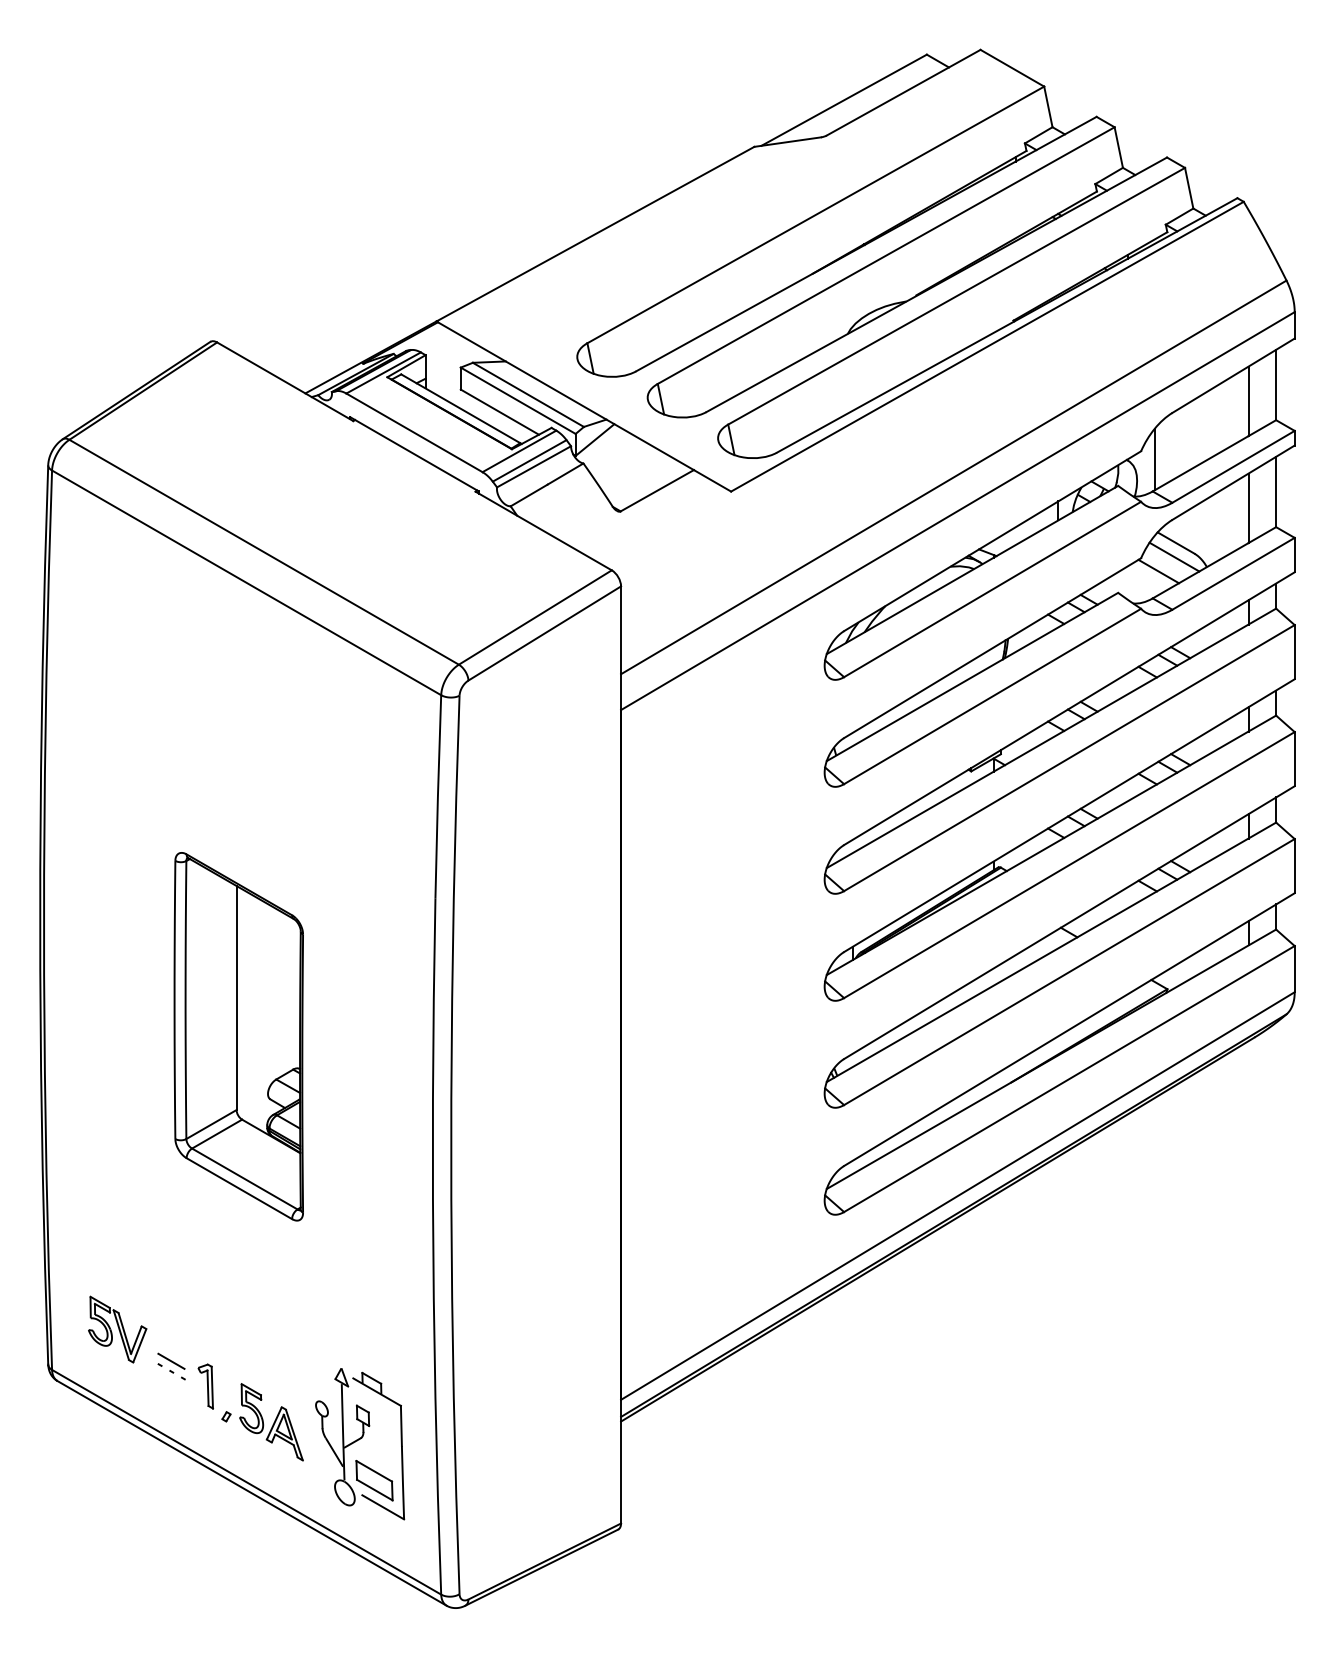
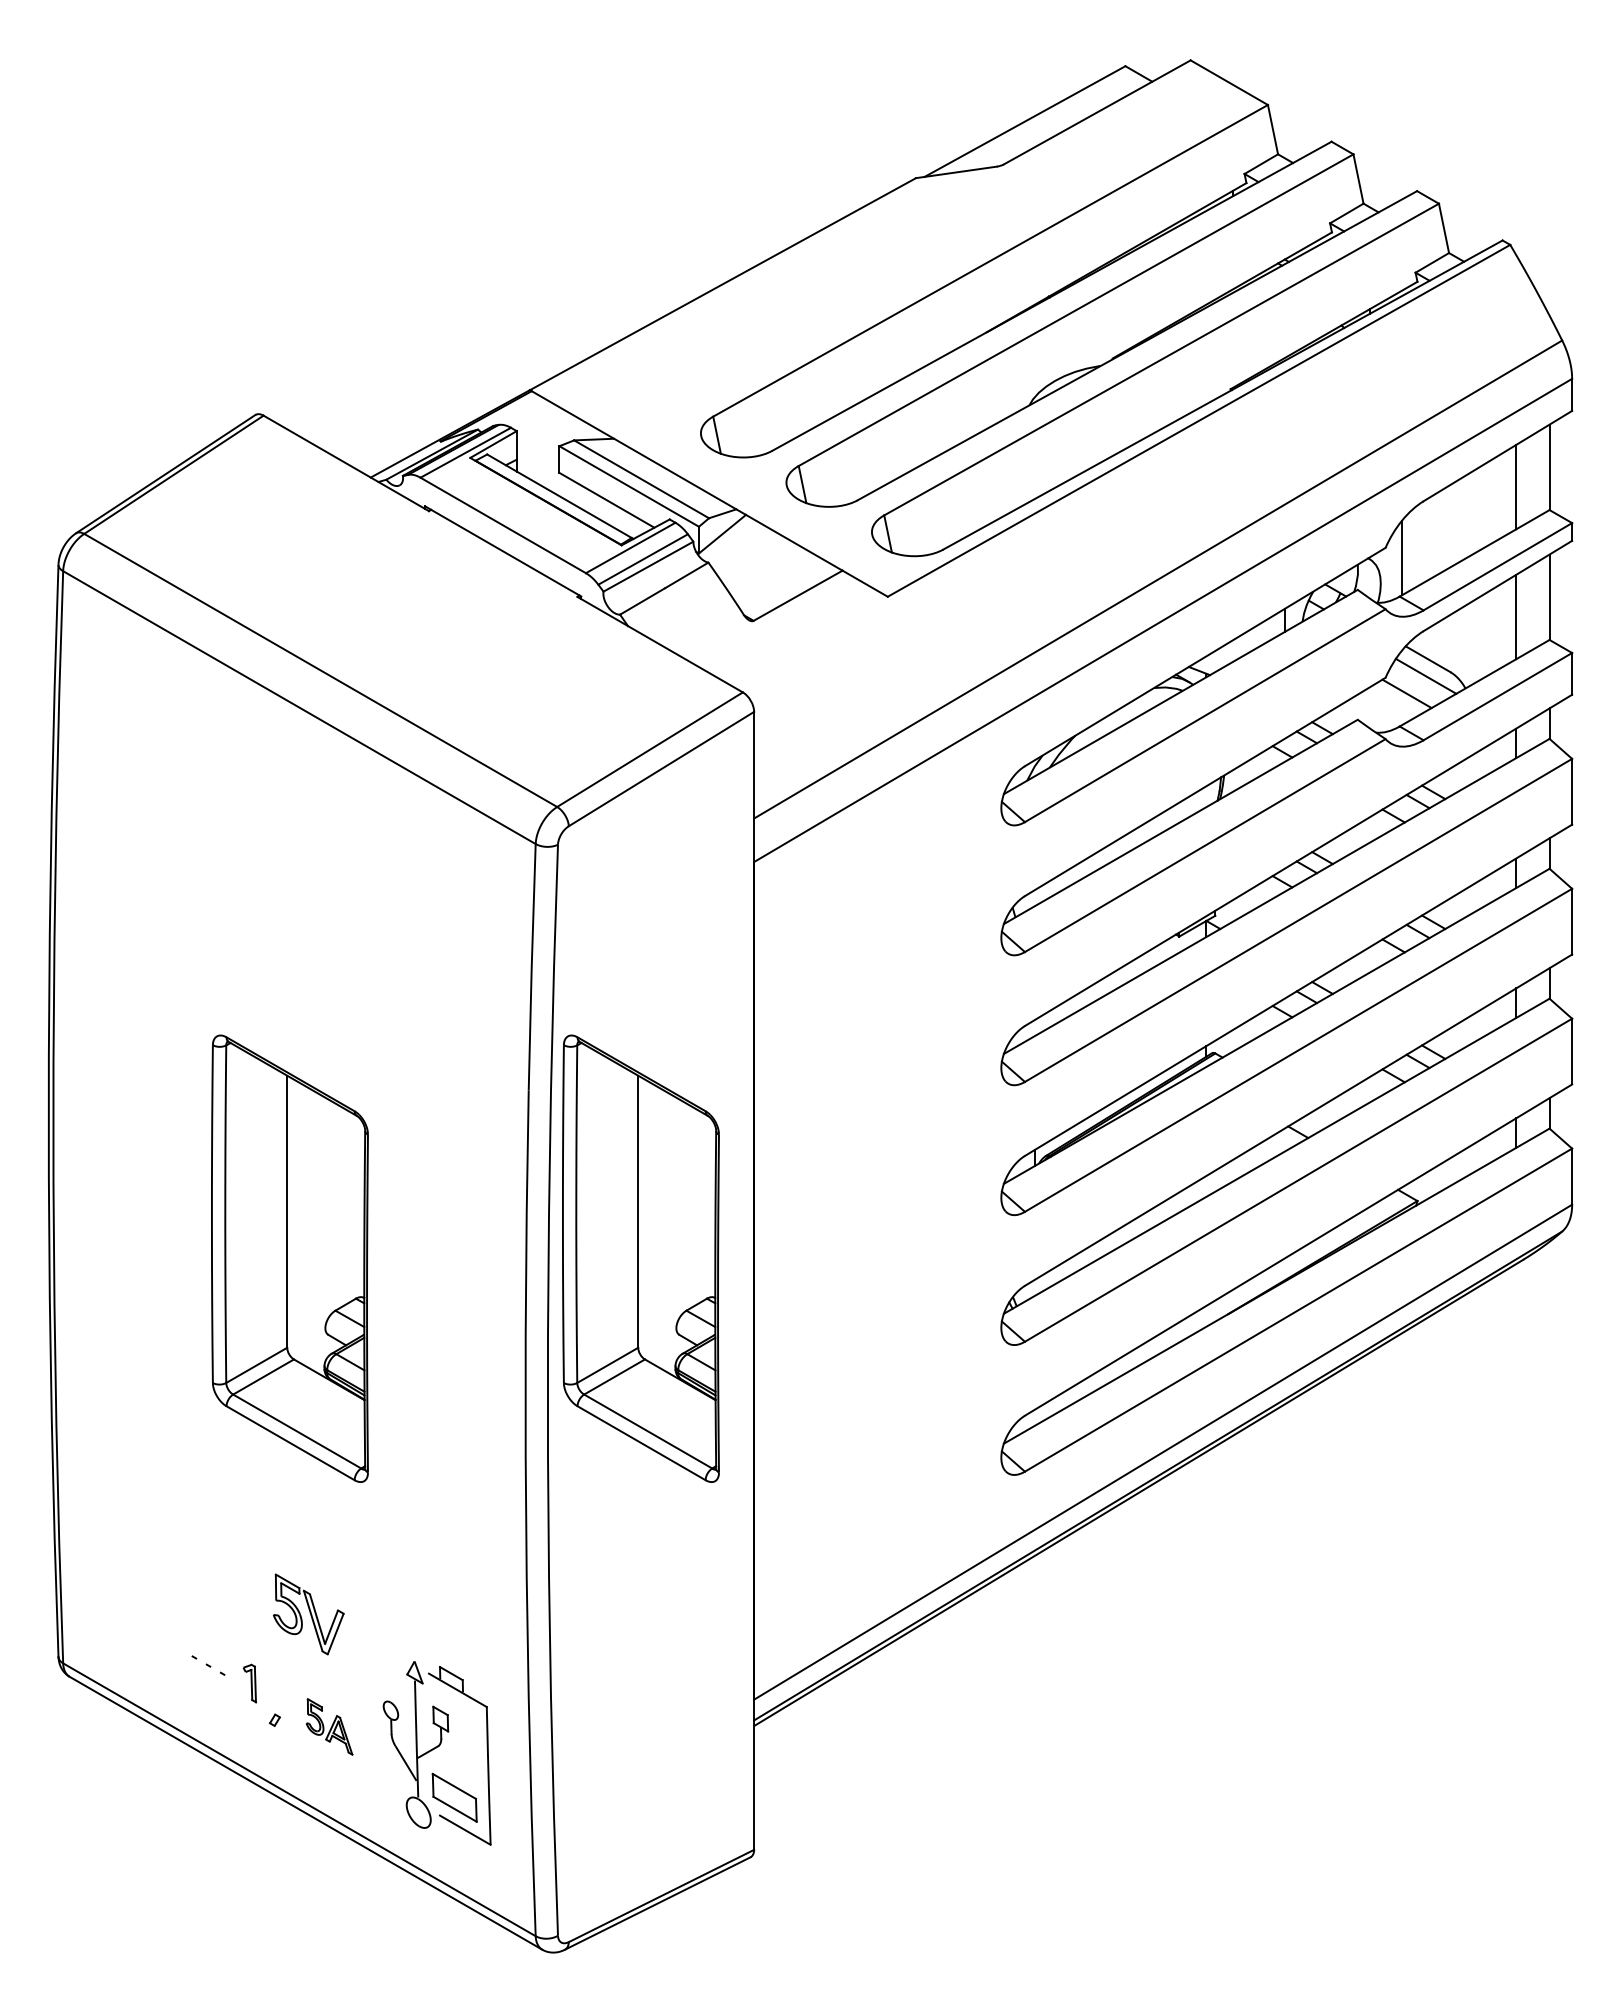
part: (527, 1036) -> (640, 1258), added
part: (117, 1329) -> (308, 1614), moved
line: (171, 1360) -> (208, 1652), removed
part: (205, 1386) -> (249, 1683), size x0.7
part: (271, 1421) -> (329, 1726), size x0.6

